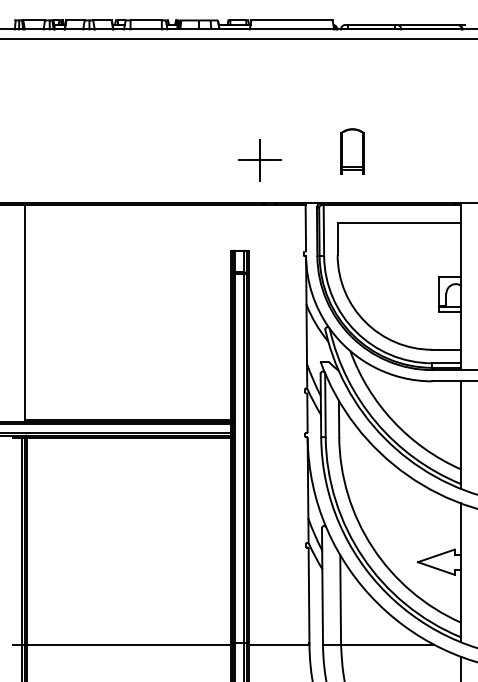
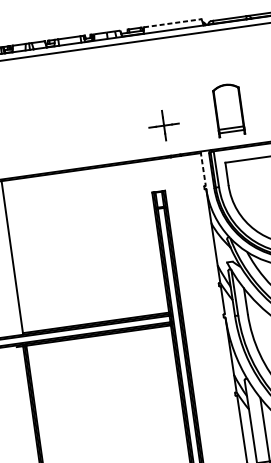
line: (292, 20) -> (173, 23), solid -> dashed
part: (352, 151) -> (228, 110), size x1.6
line: (305, 226) -> (202, 168), solid -> dashed

